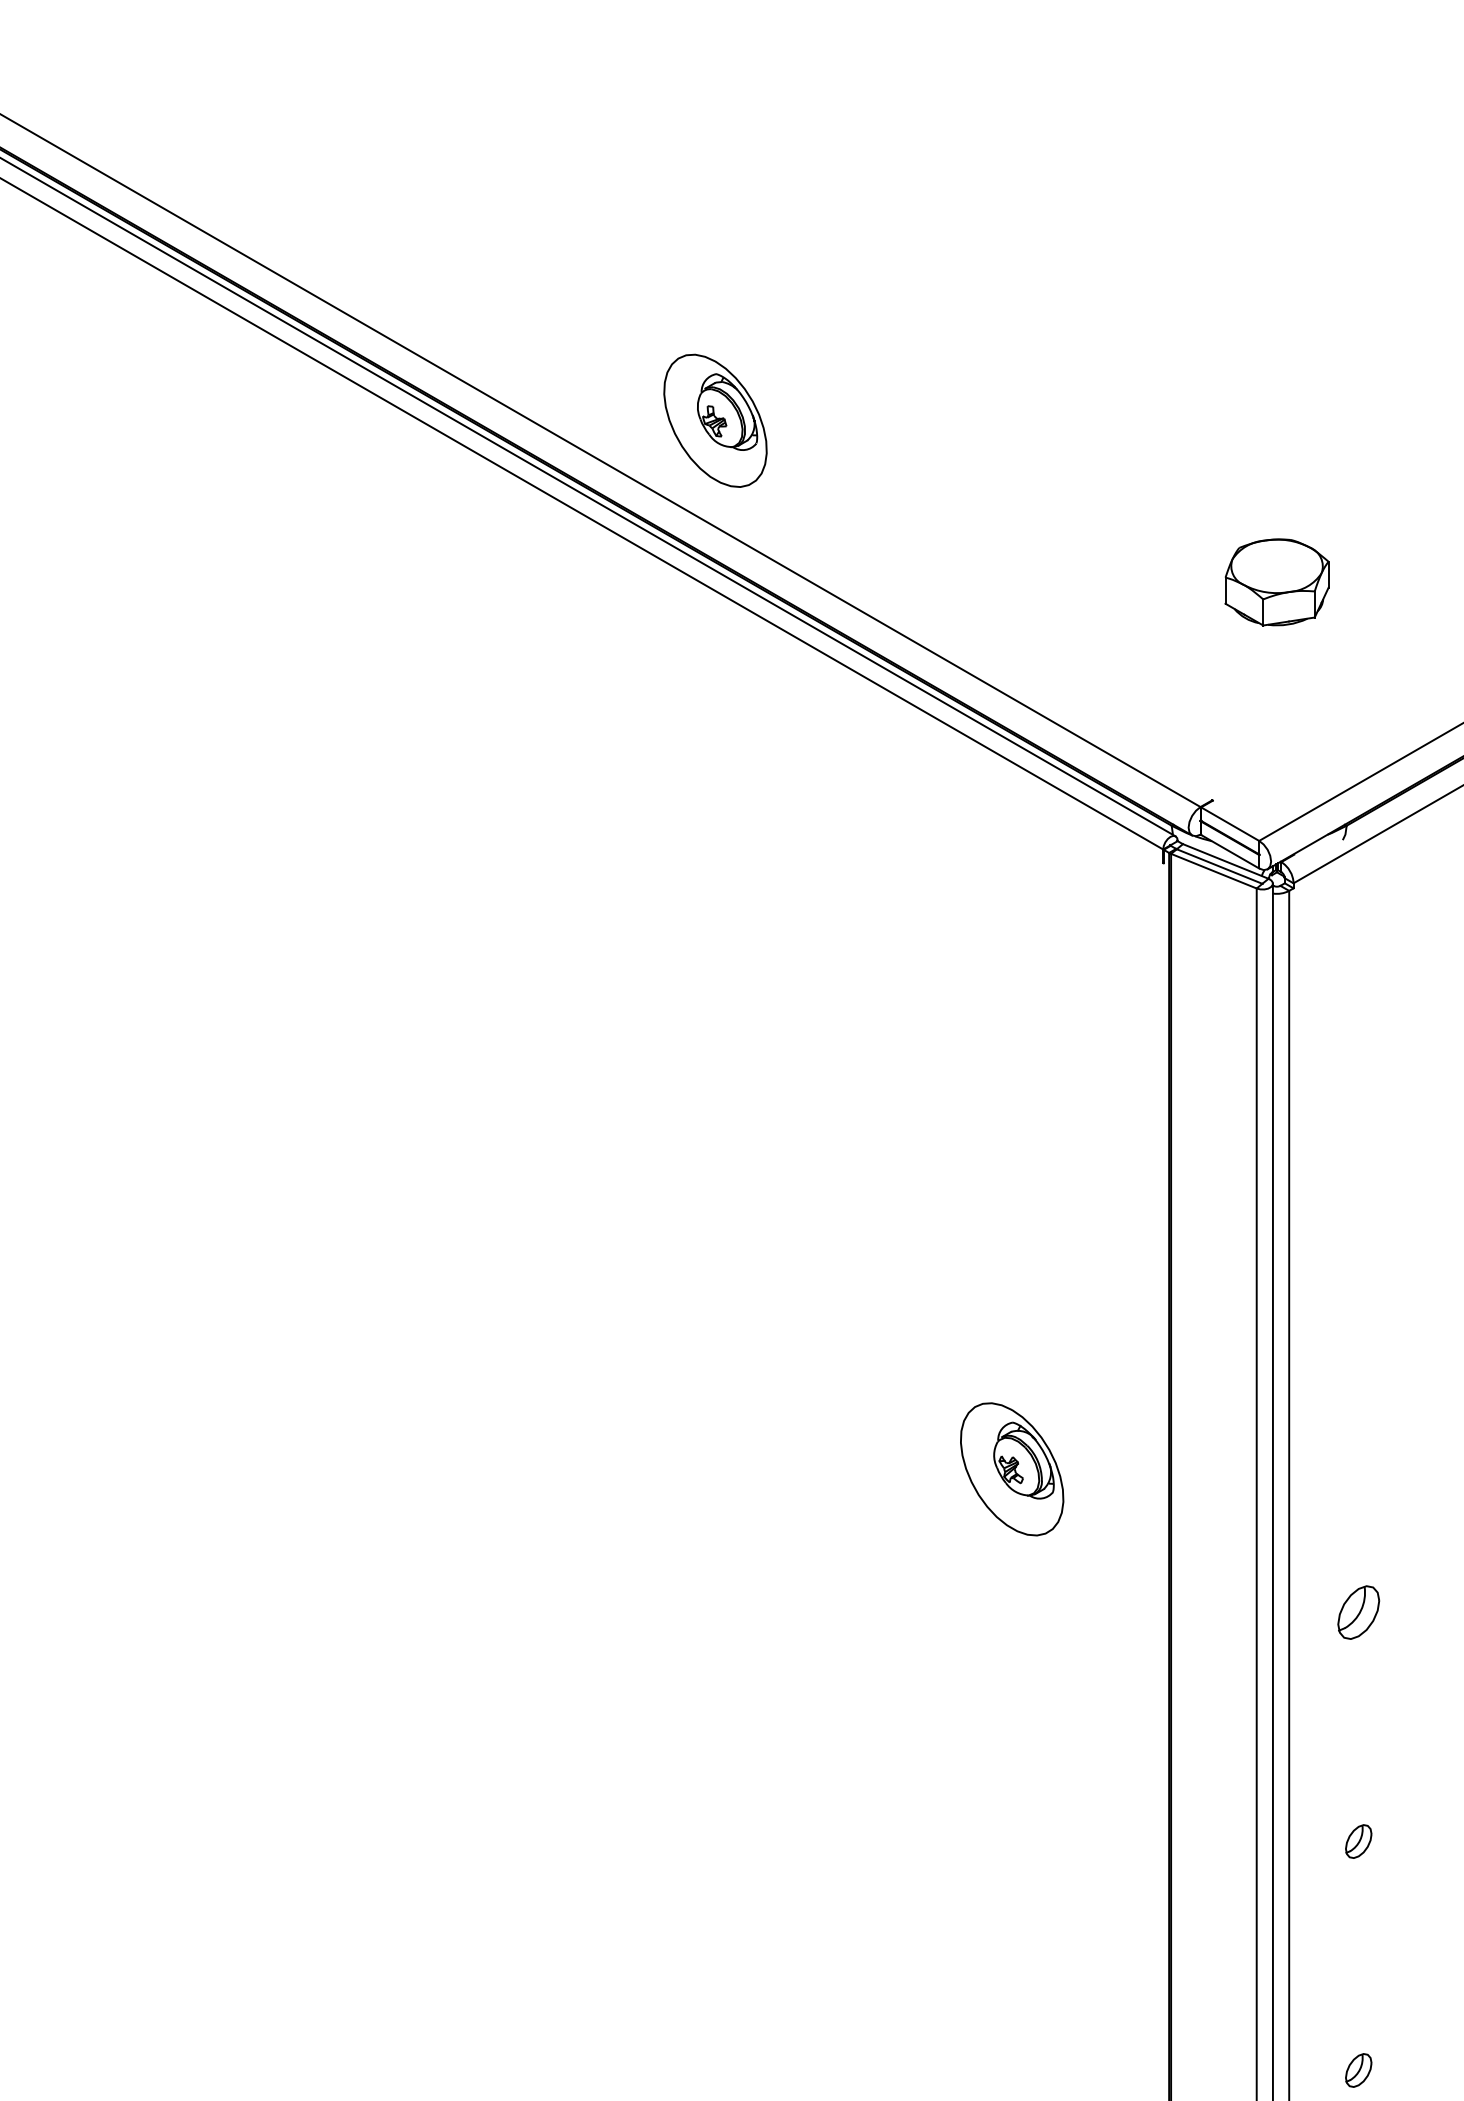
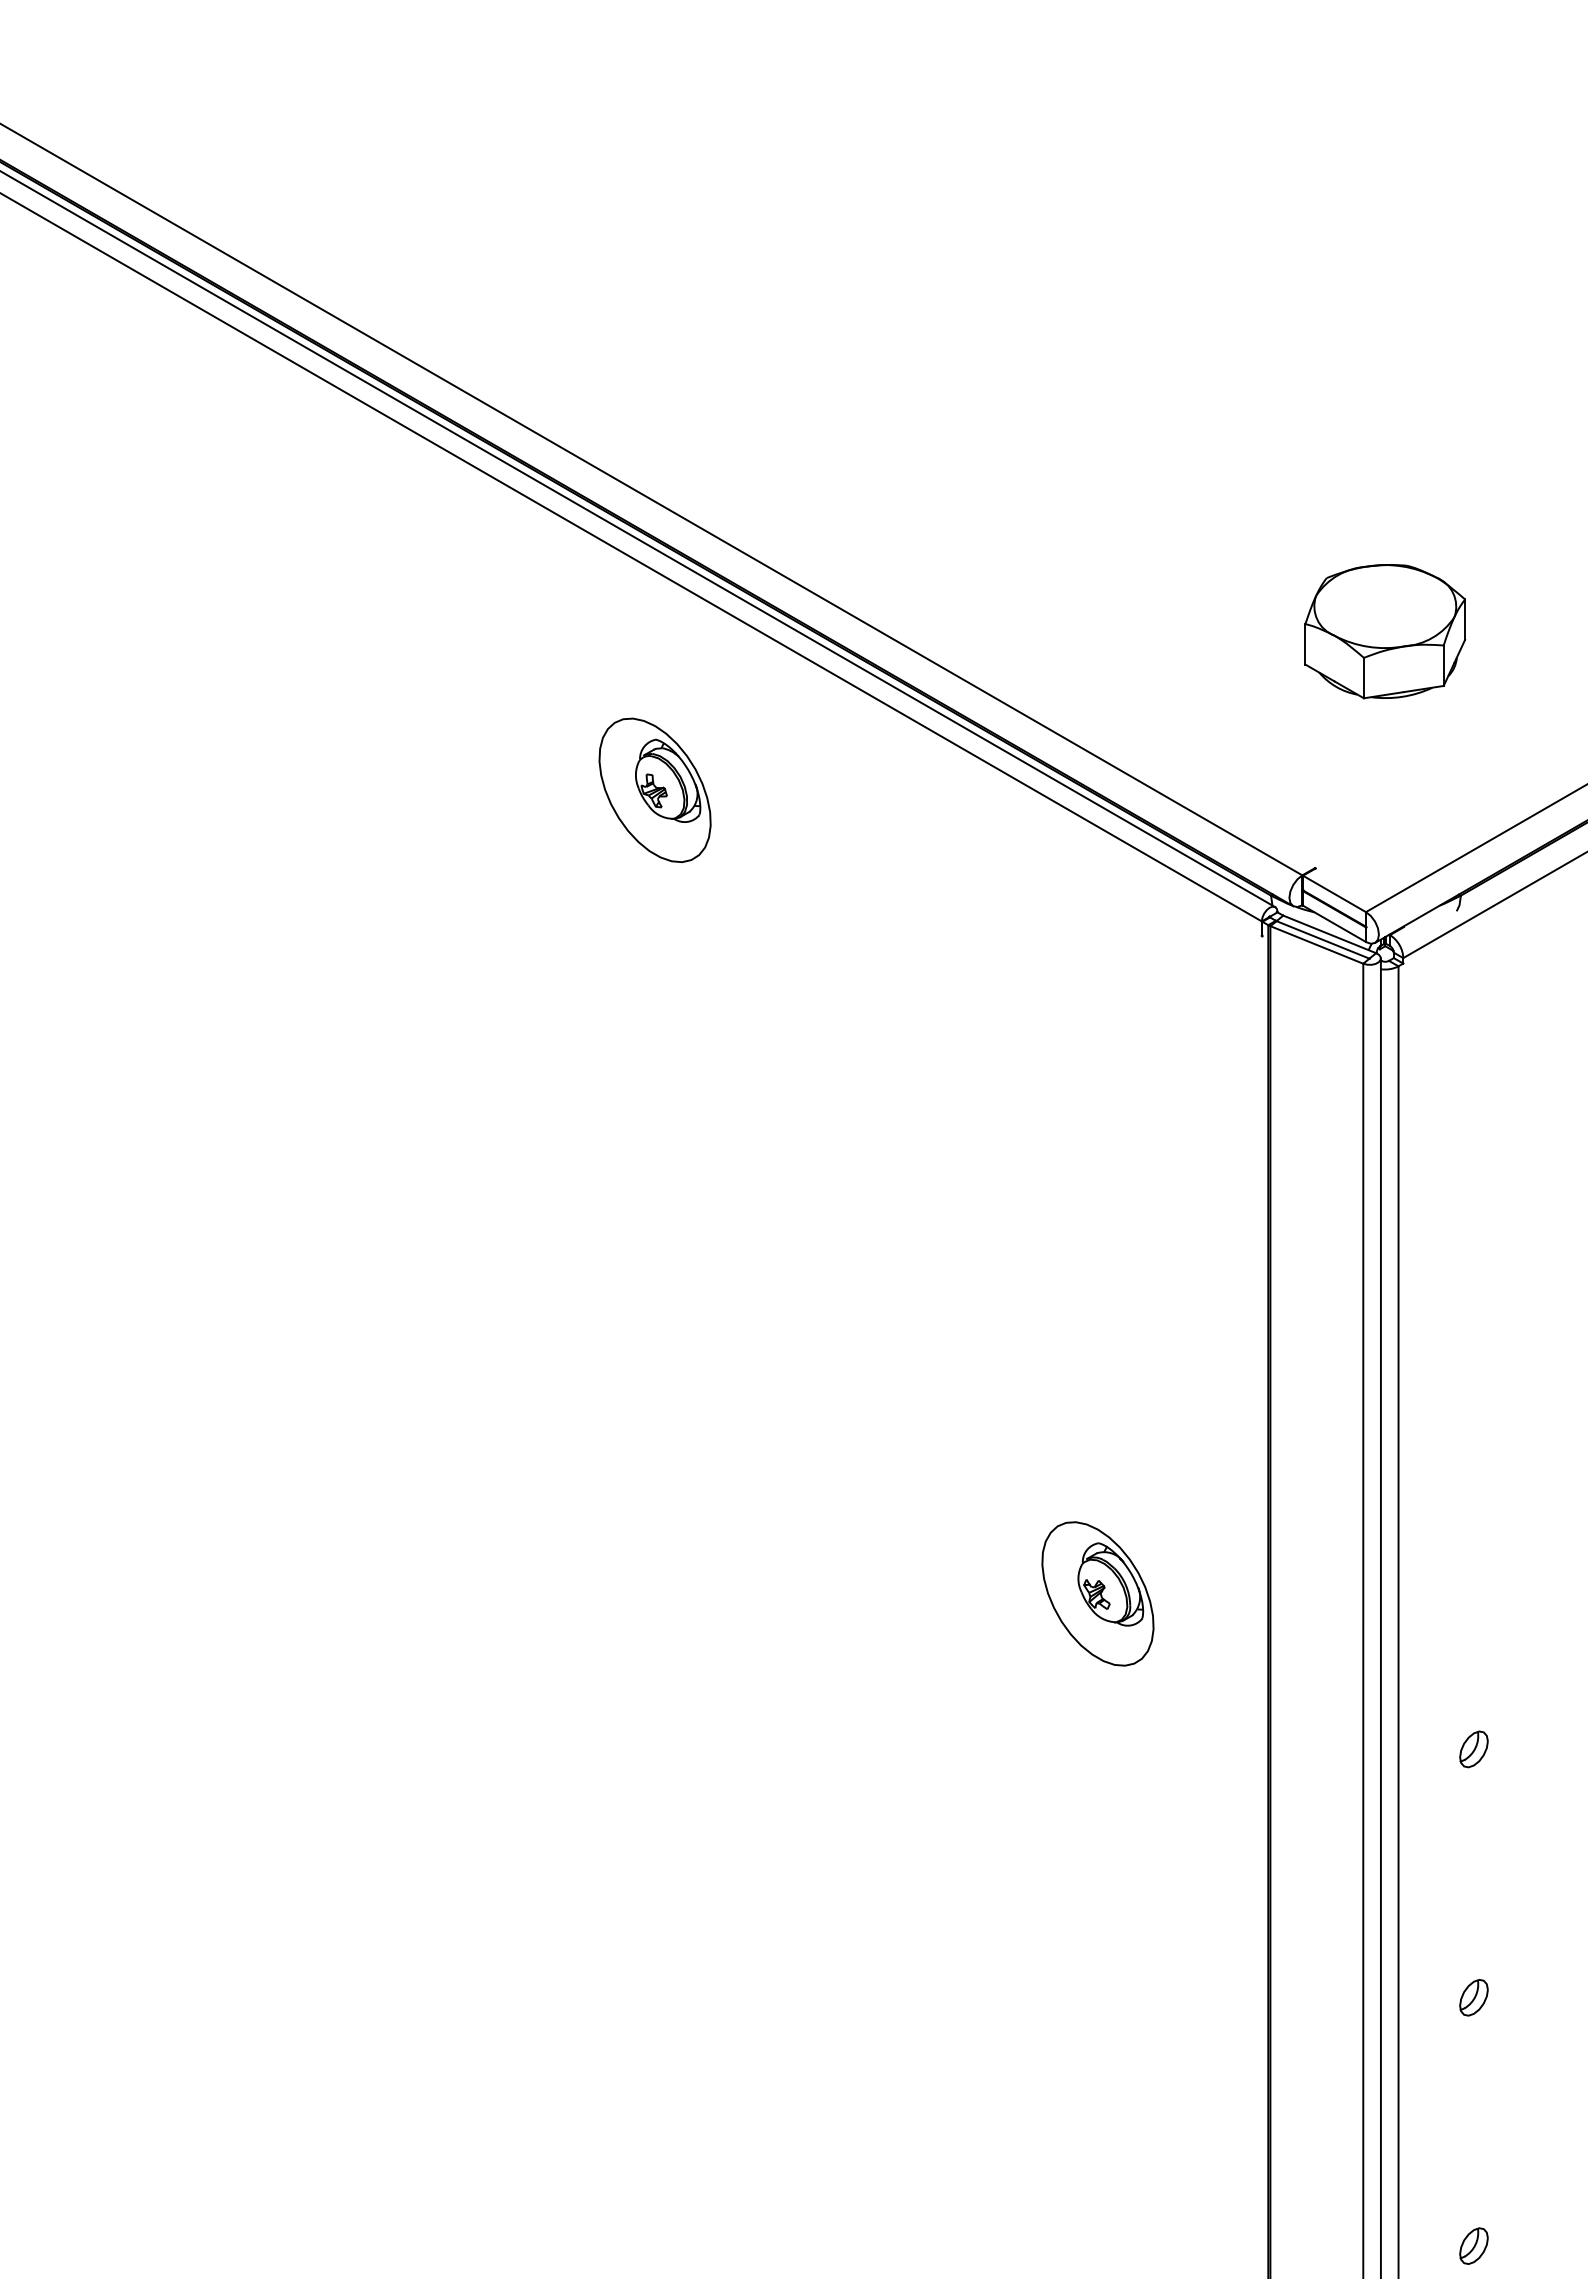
part: (714, 420) -> (654, 789), moved
part: (1277, 582) -> (1385, 631), size x1.43
part: (1358, 1612) -> (1473, 1749), size x0.62

